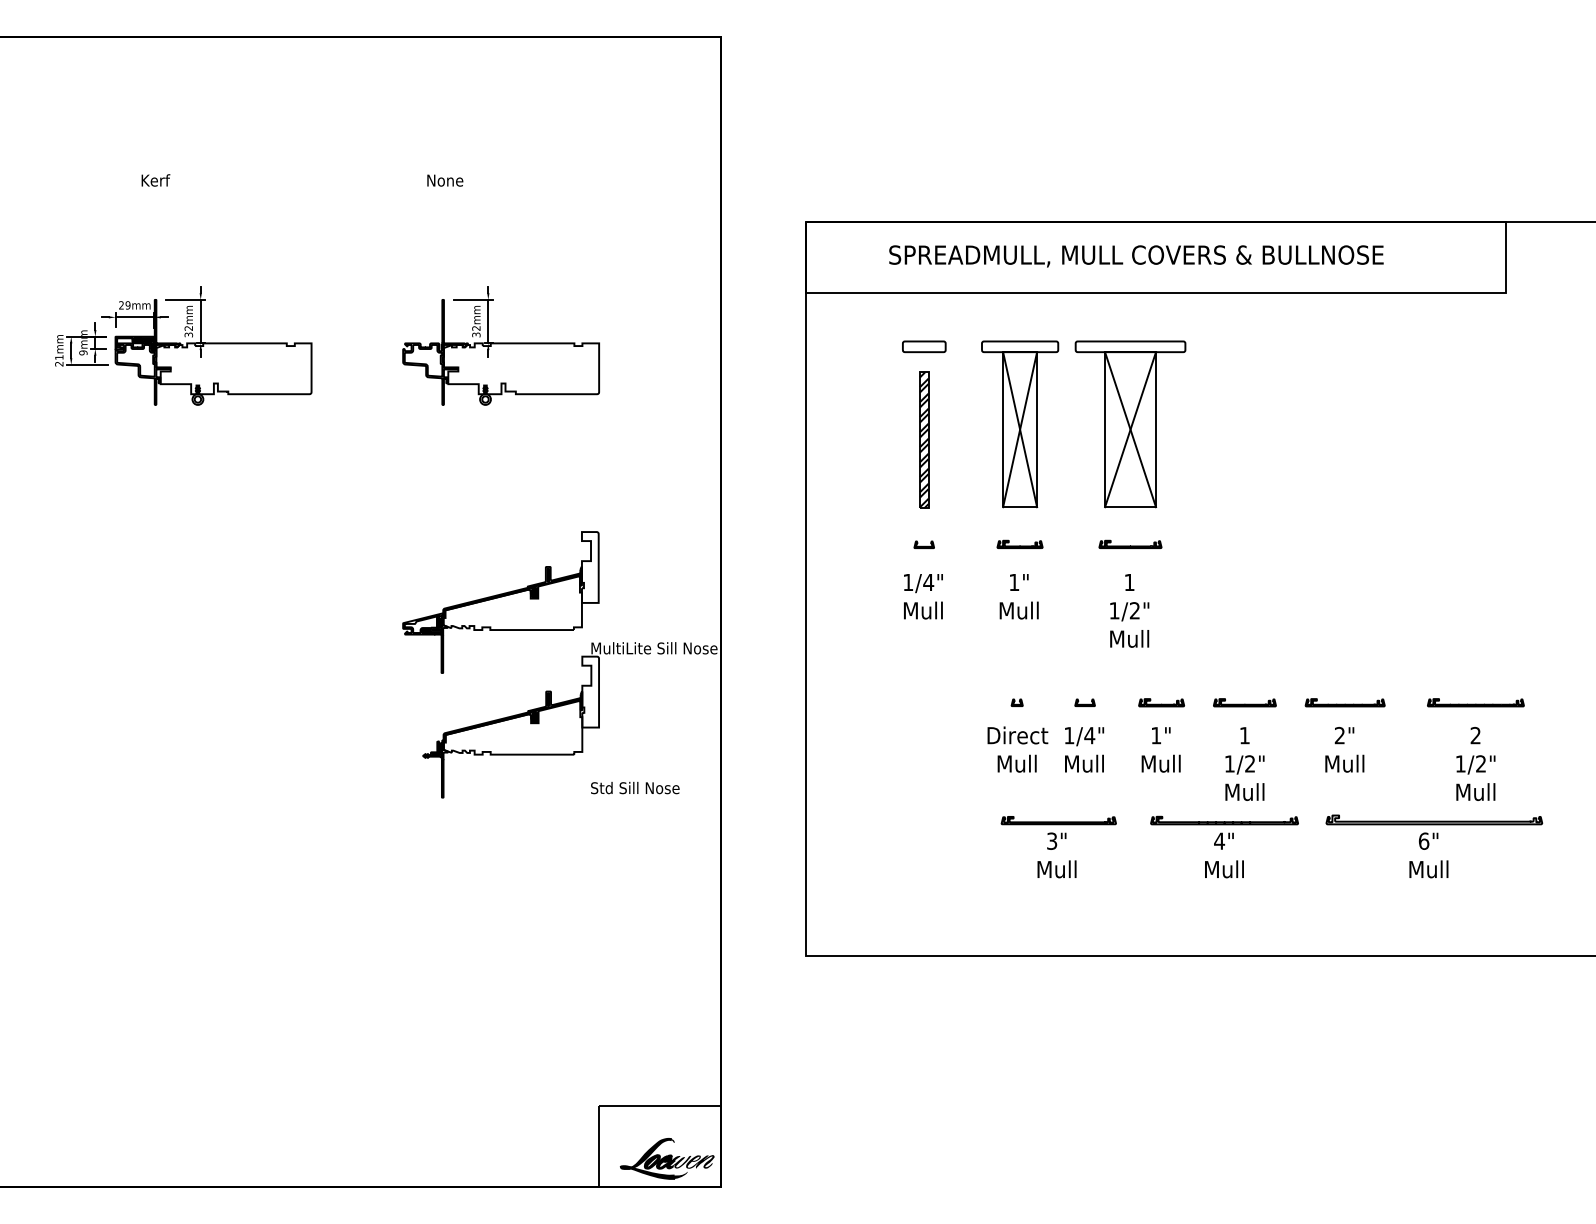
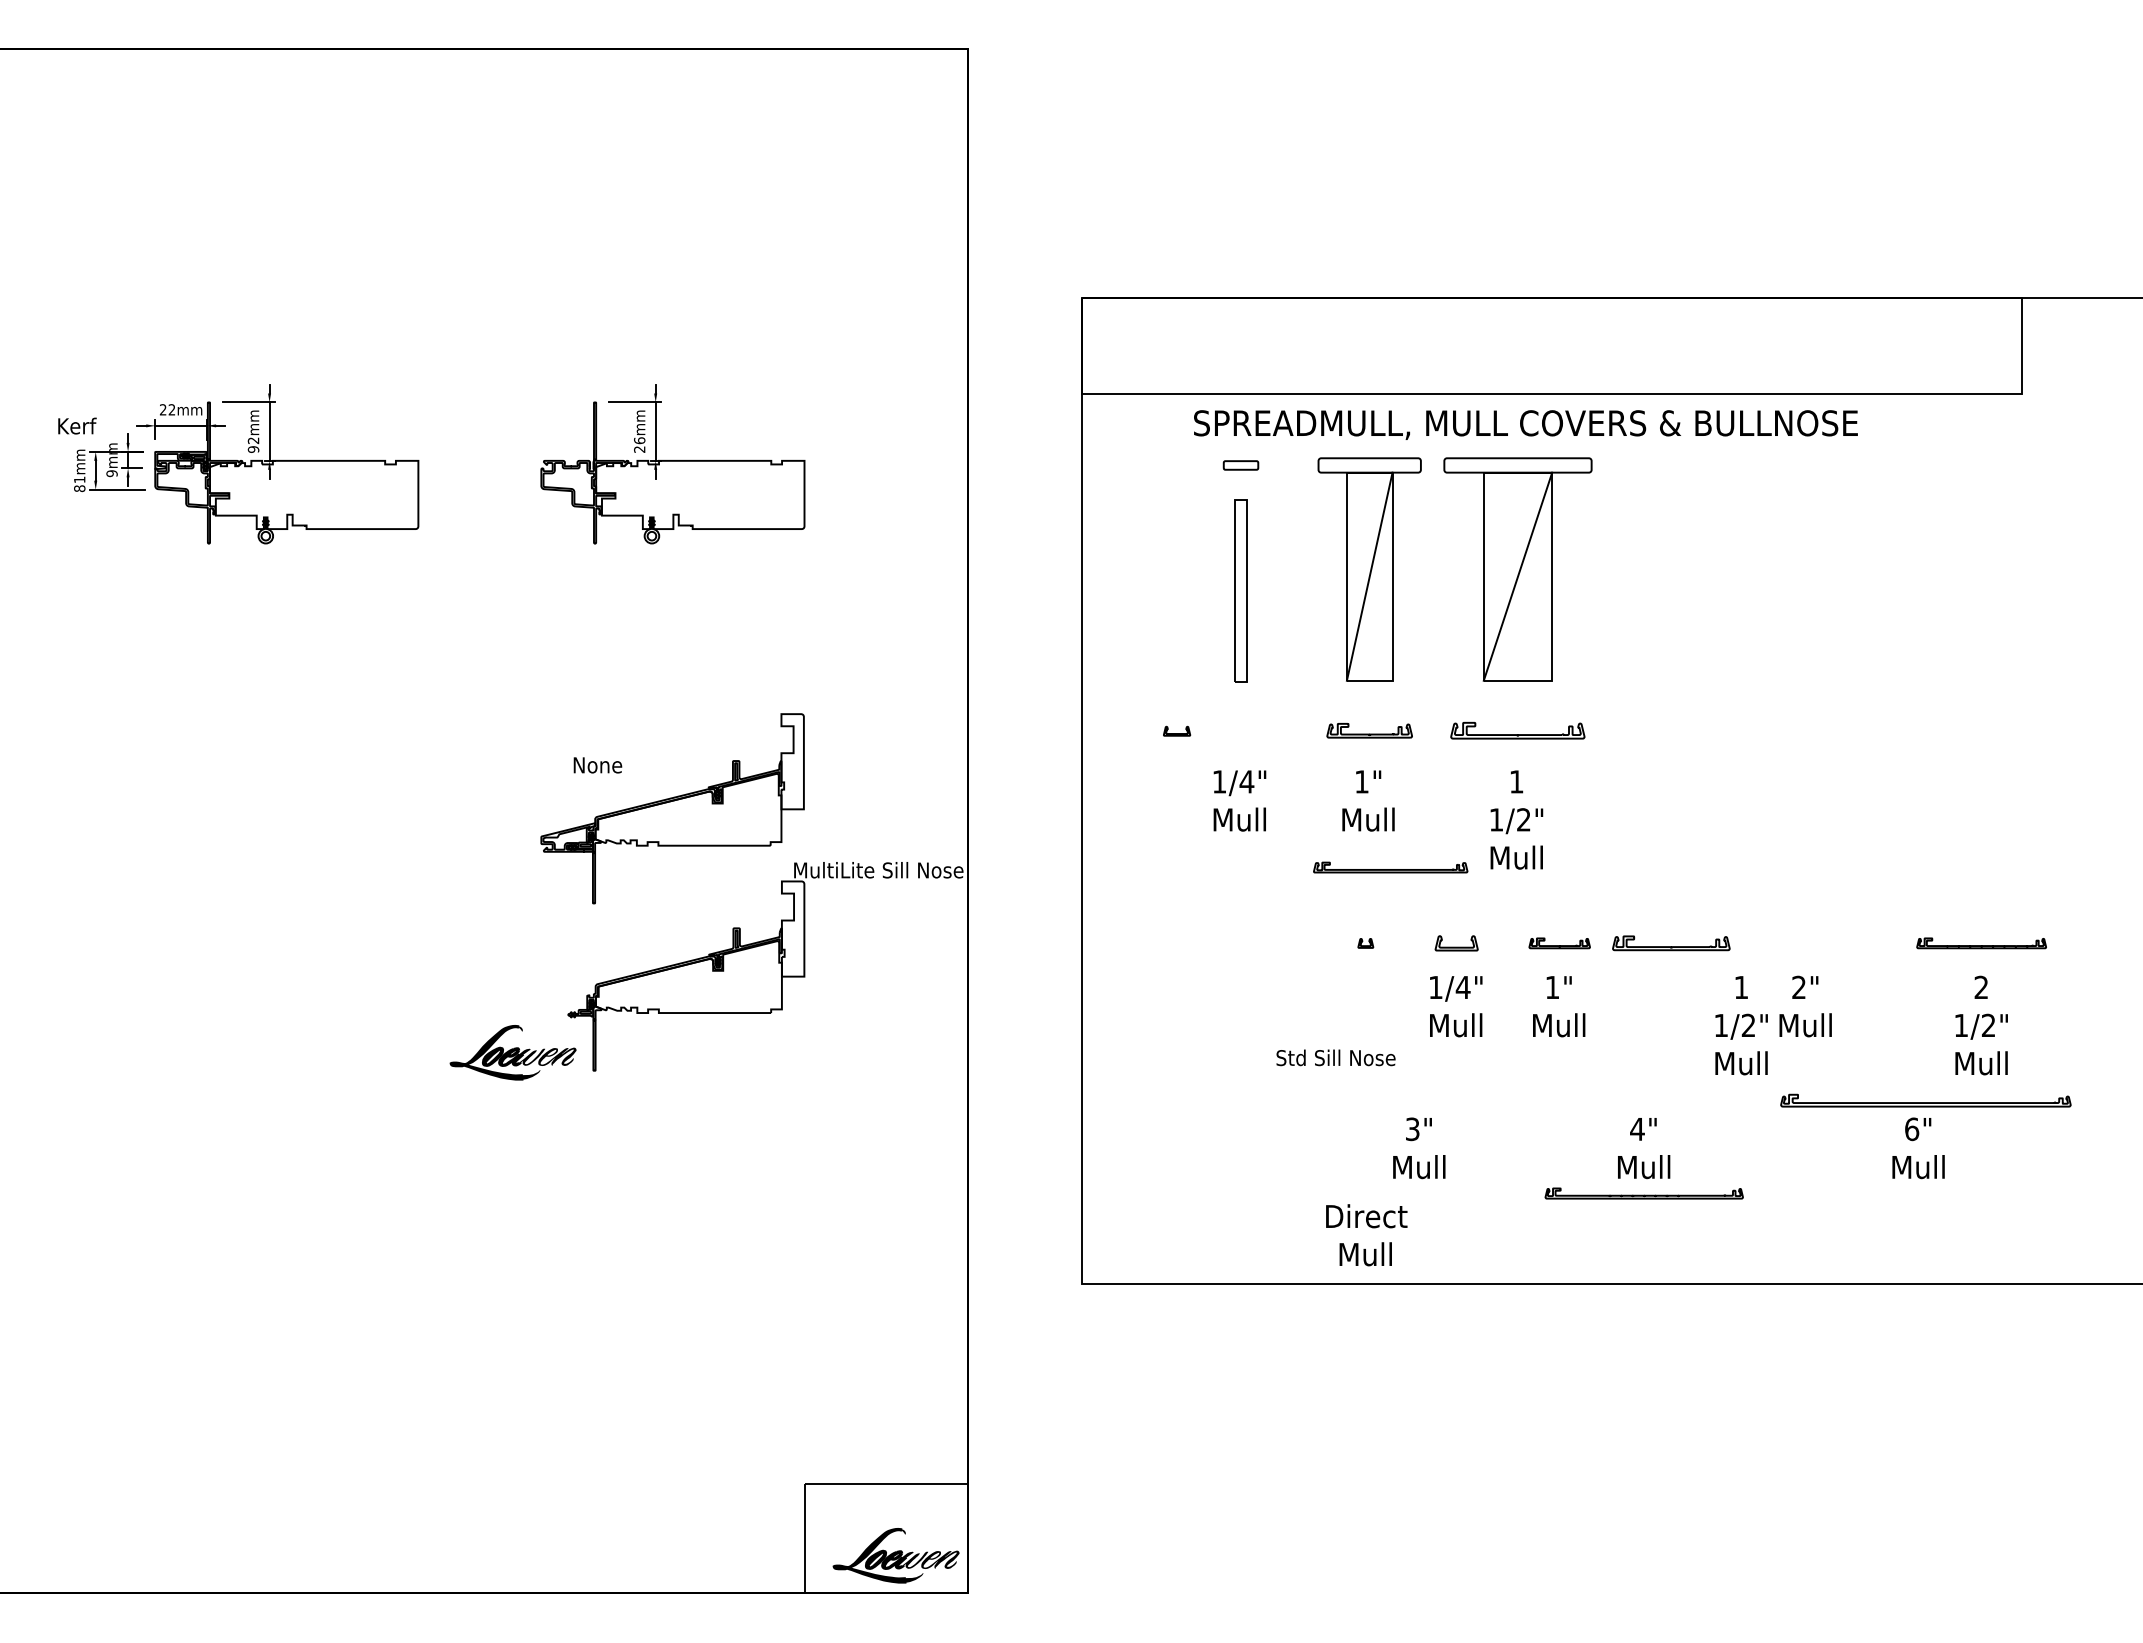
text: (155, 180) -> (77, 425), moved
text: (444, 180) -> (597, 765), moved
text: (1136, 255) -> (1525, 424), moved
text: (127, 305) -> (171, 409), 29mm -> 22mm
text: (476, 331) -> (639, 444), 32mm -> 26mm
text: (188, 334) -> (253, 449), 32mm -> 92mm
part: (923, 346) -> (1240, 465), size x0.6
text: (59, 363) -> (79, 488), 21mm -> 81mm
line: (1019, 429) -> (1369, 576), removed
line: (1130, 429) -> (1517, 576), removed
hatch: (923, 439) -> (1240, 590), removed
part: (924, 544) -> (1177, 730), moved
part: (1019, 544) -> (1369, 730), size x1.4
part: (1130, 544) -> (1517, 730), size x1.6
part: (1085, 702) -> (1457, 943), size x1.6
part: (1244, 702) -> (1671, 943), size x1.4
part: (1345, 702) -> (1806, 943), removed
text: (1017, 749) -> (1366, 1235), moved
text: (1244, 763) -> (1741, 1025), moved
part: (381, 784) -> (512, 1052), added
text: (634, 787) -> (1335, 1057), moved
part: (1058, 820) -> (1390, 867), moved
part: (1224, 820) -> (1643, 1193), moved

